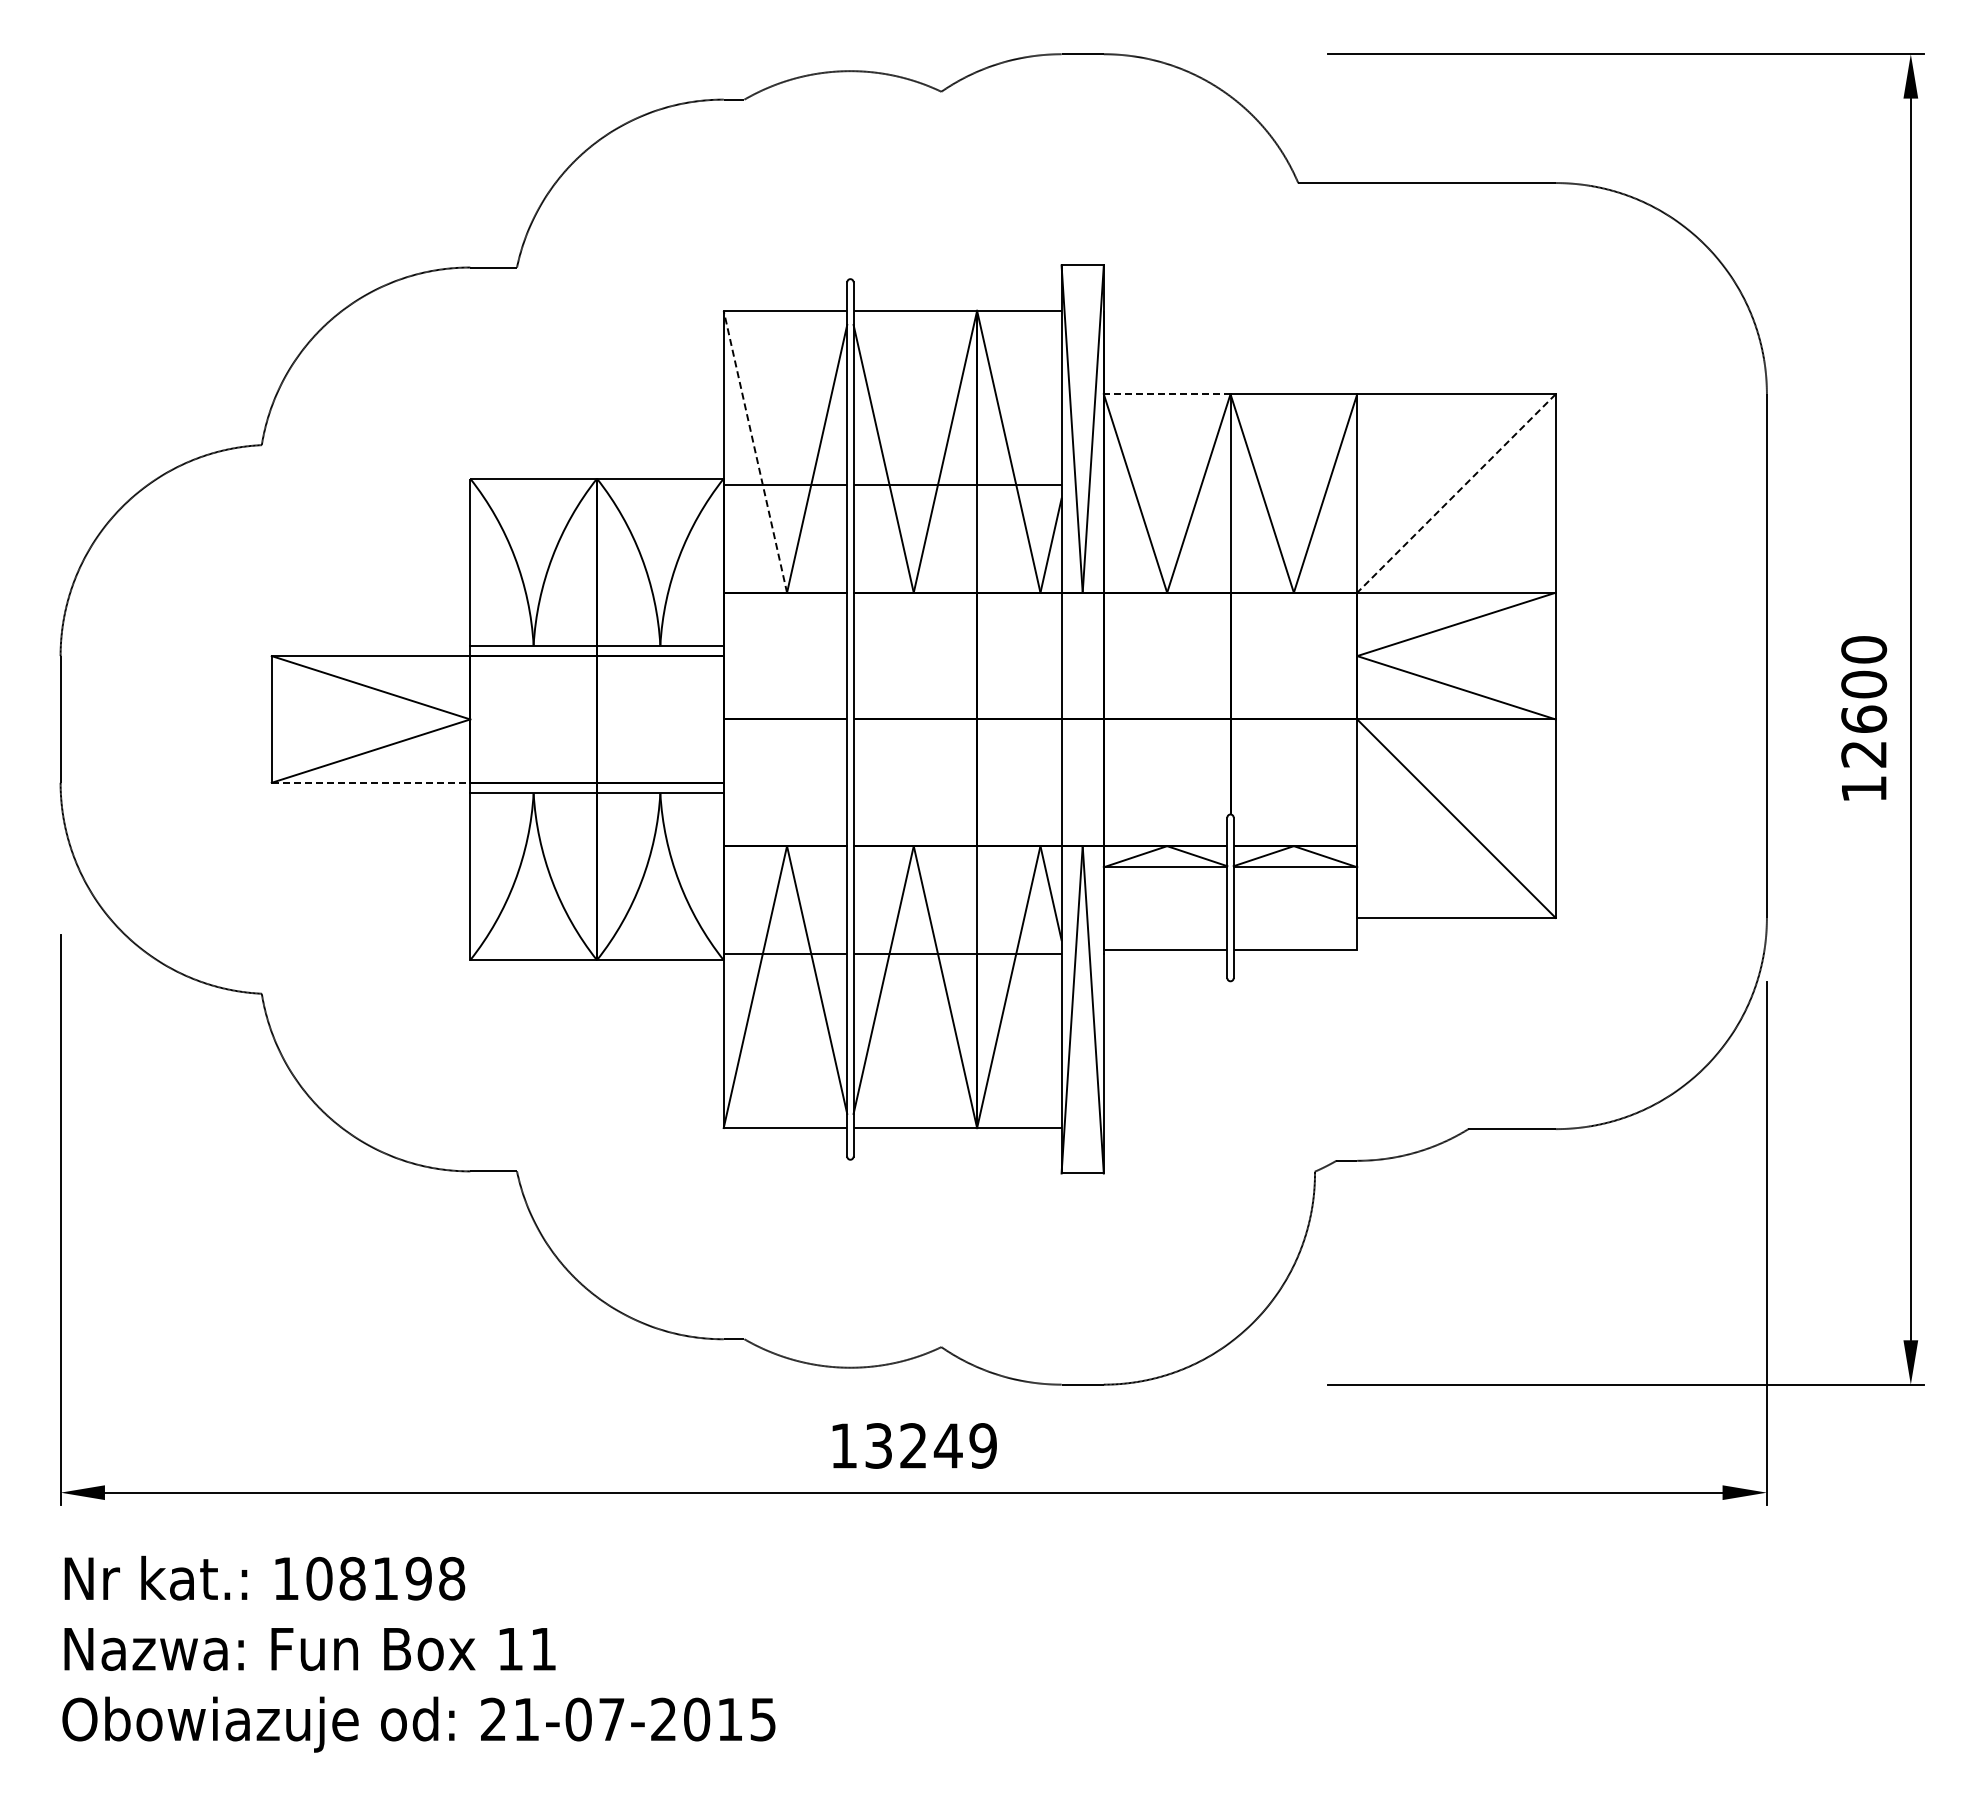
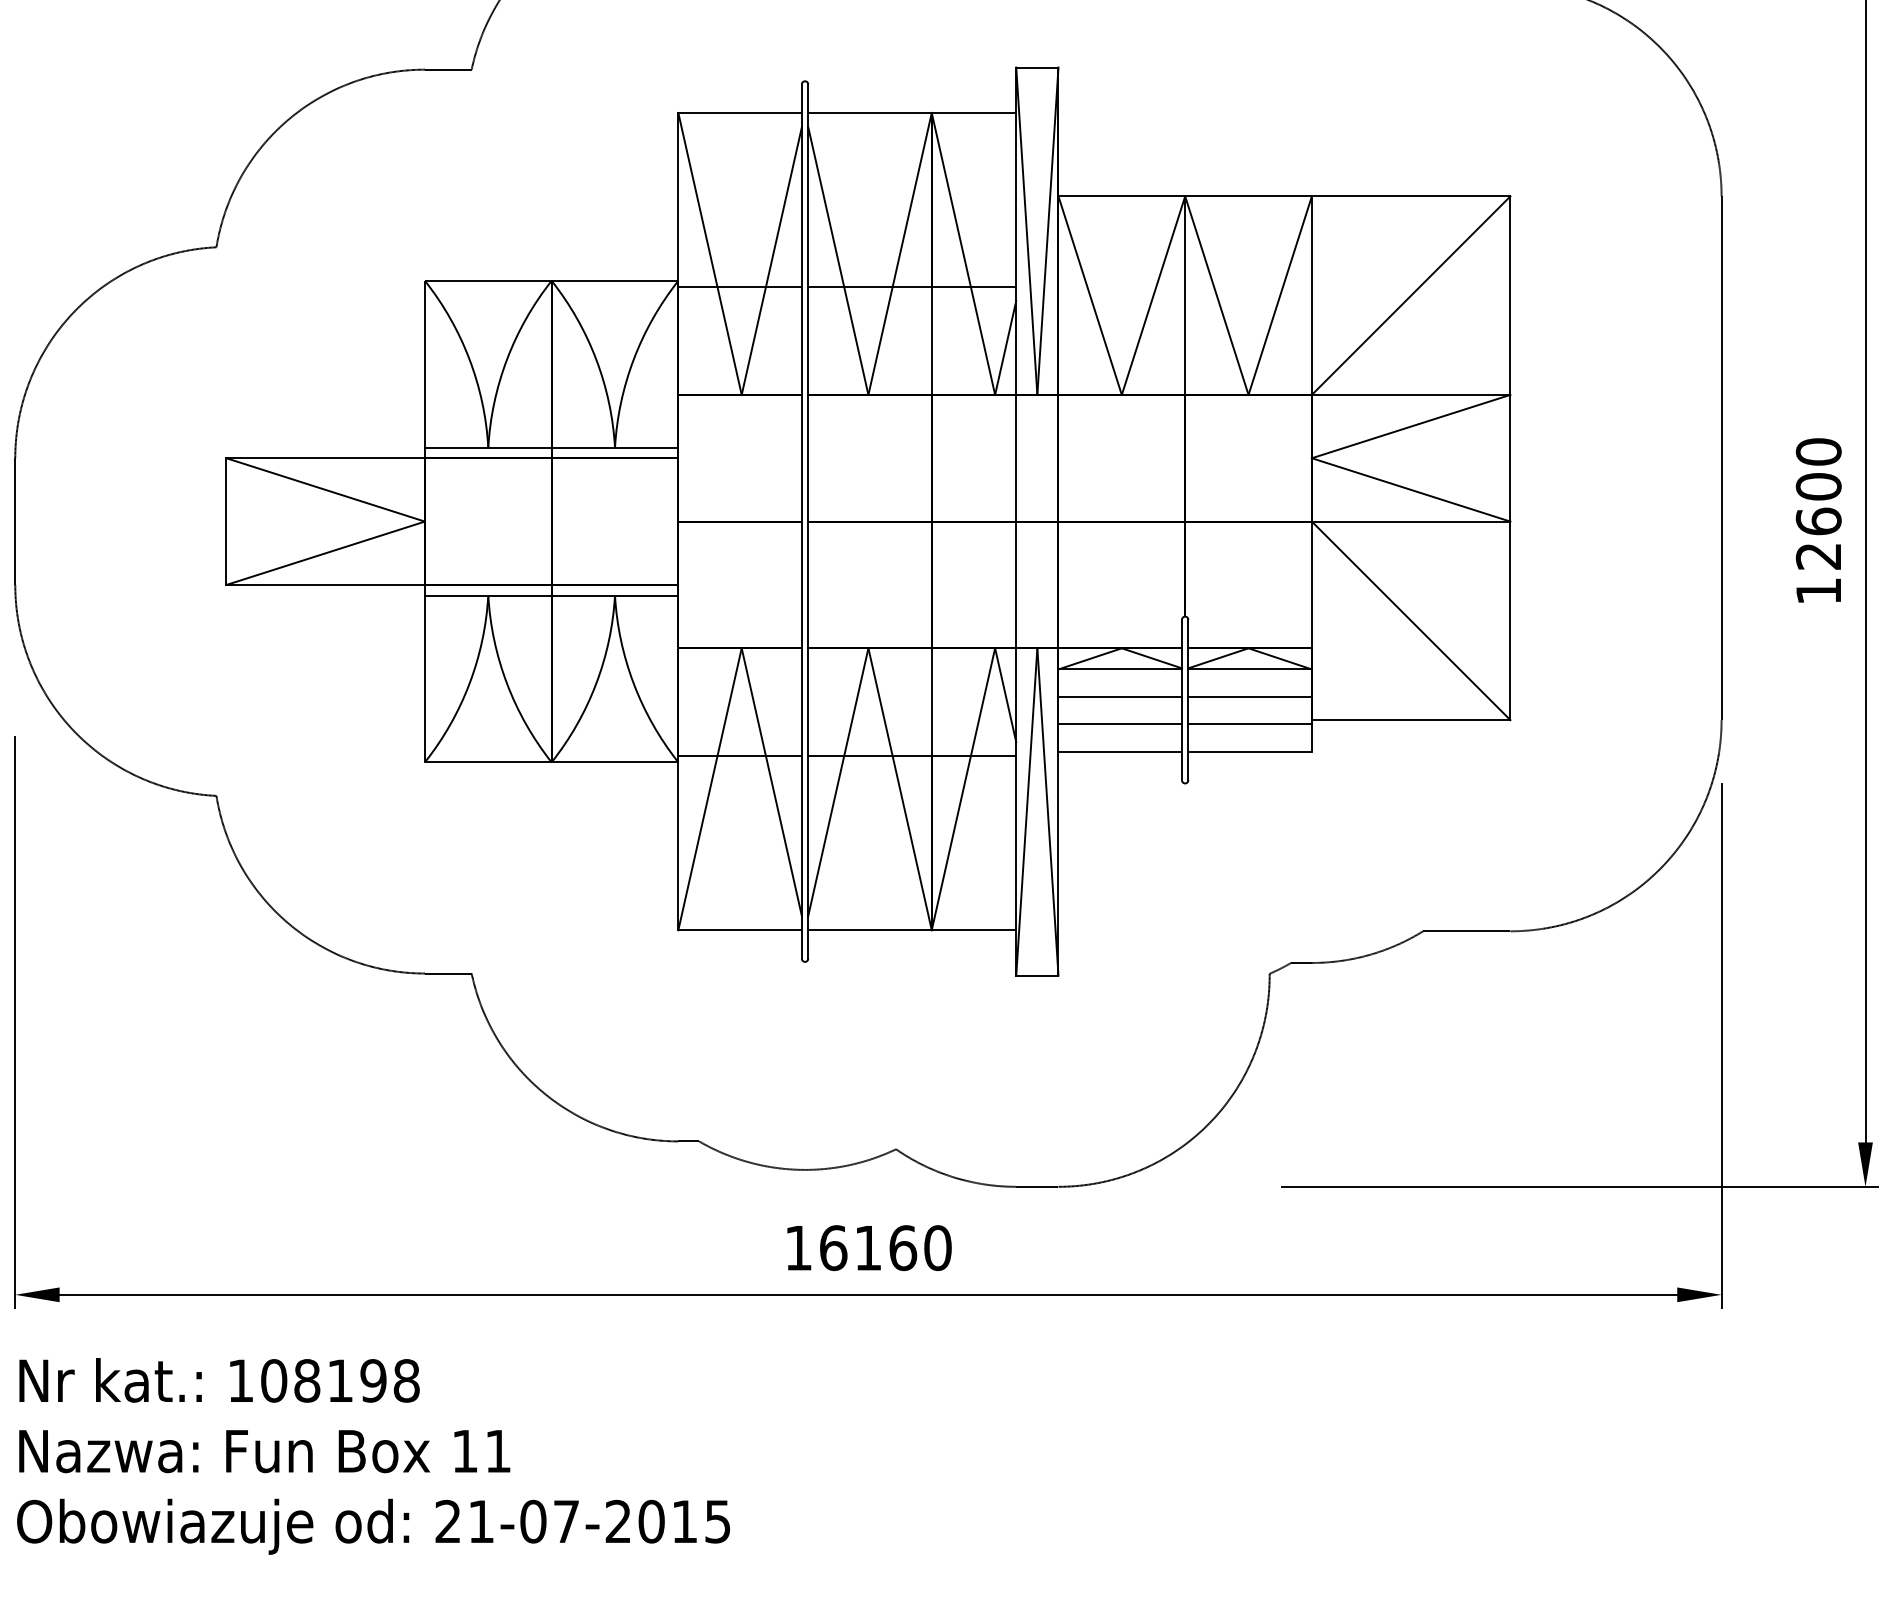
line: (1166, 394) -> (1121, 196), dashed -> solid
line: (755, 451) -> (710, 253), dashed -> solid
line: (1456, 493) -> (1411, 295), dashed -> solid
line: (371, 782) -> (326, 584), dashed -> solid
line: (1165, 894) -> (1120, 696), added
line: (1295, 894) -> (1250, 696), added
line: (1165, 922) -> (1120, 724), added
line: (1295, 922) -> (1250, 724), added
text: (931, 1445) -> (886, 1247), 13249 -> 16160

